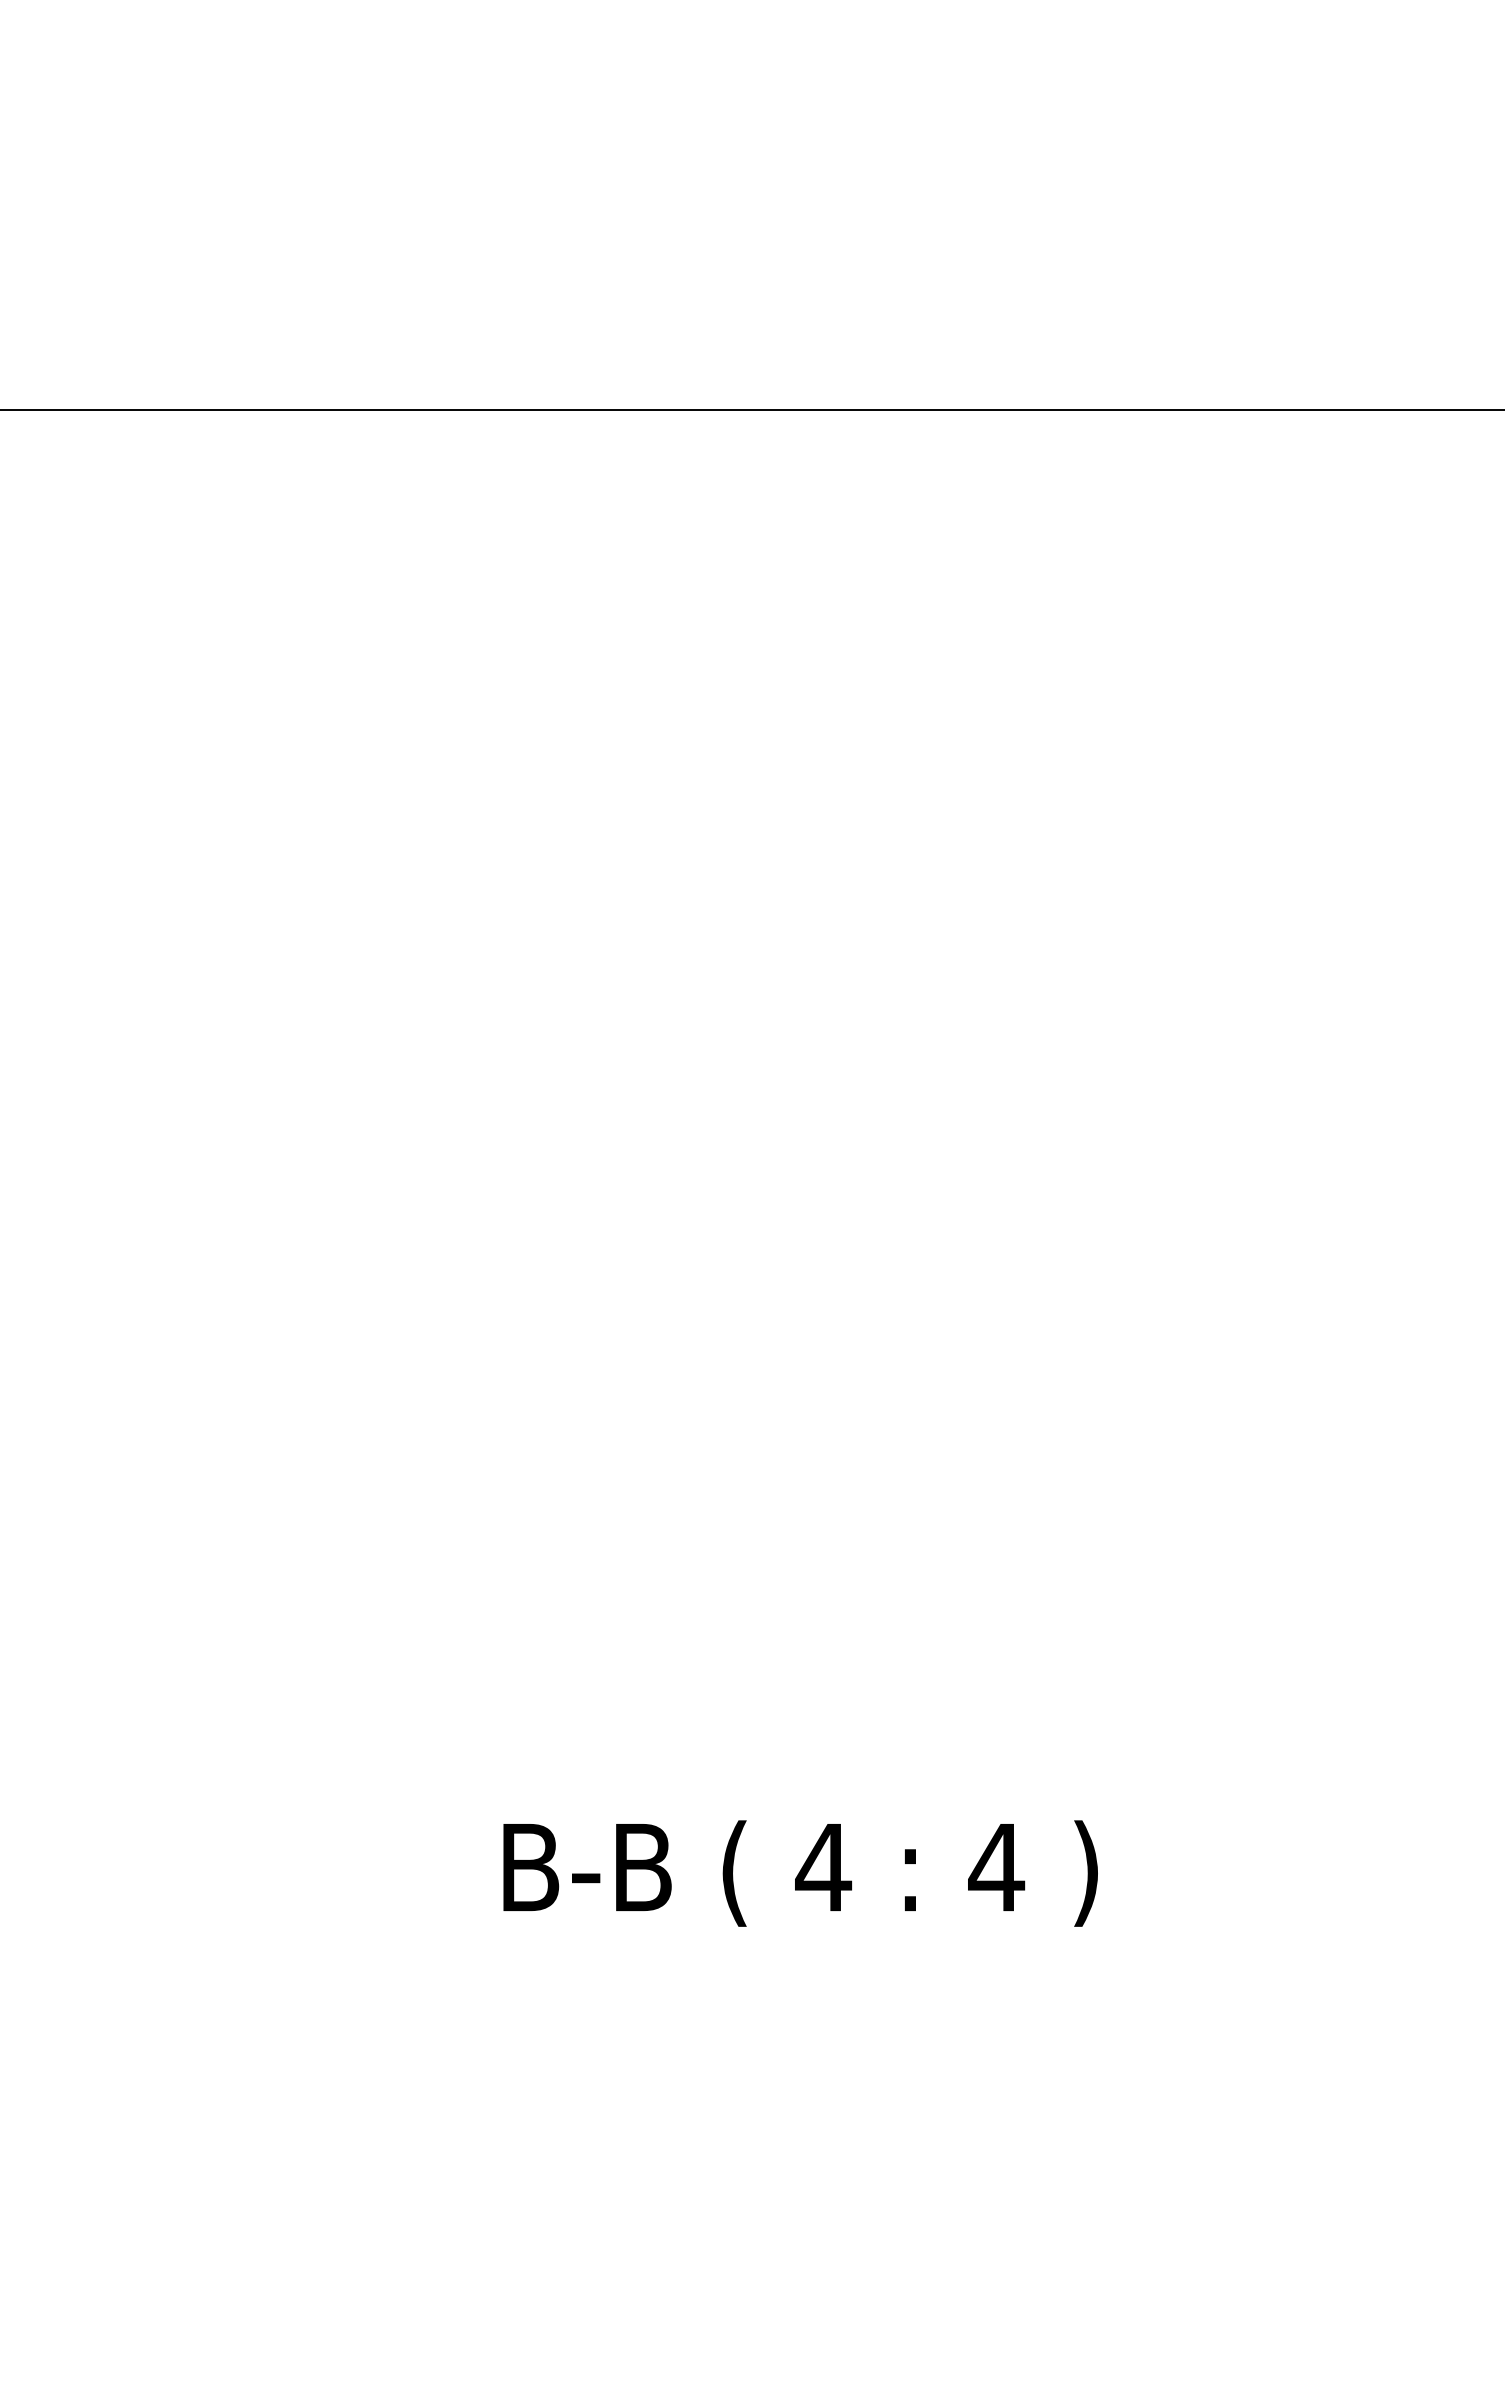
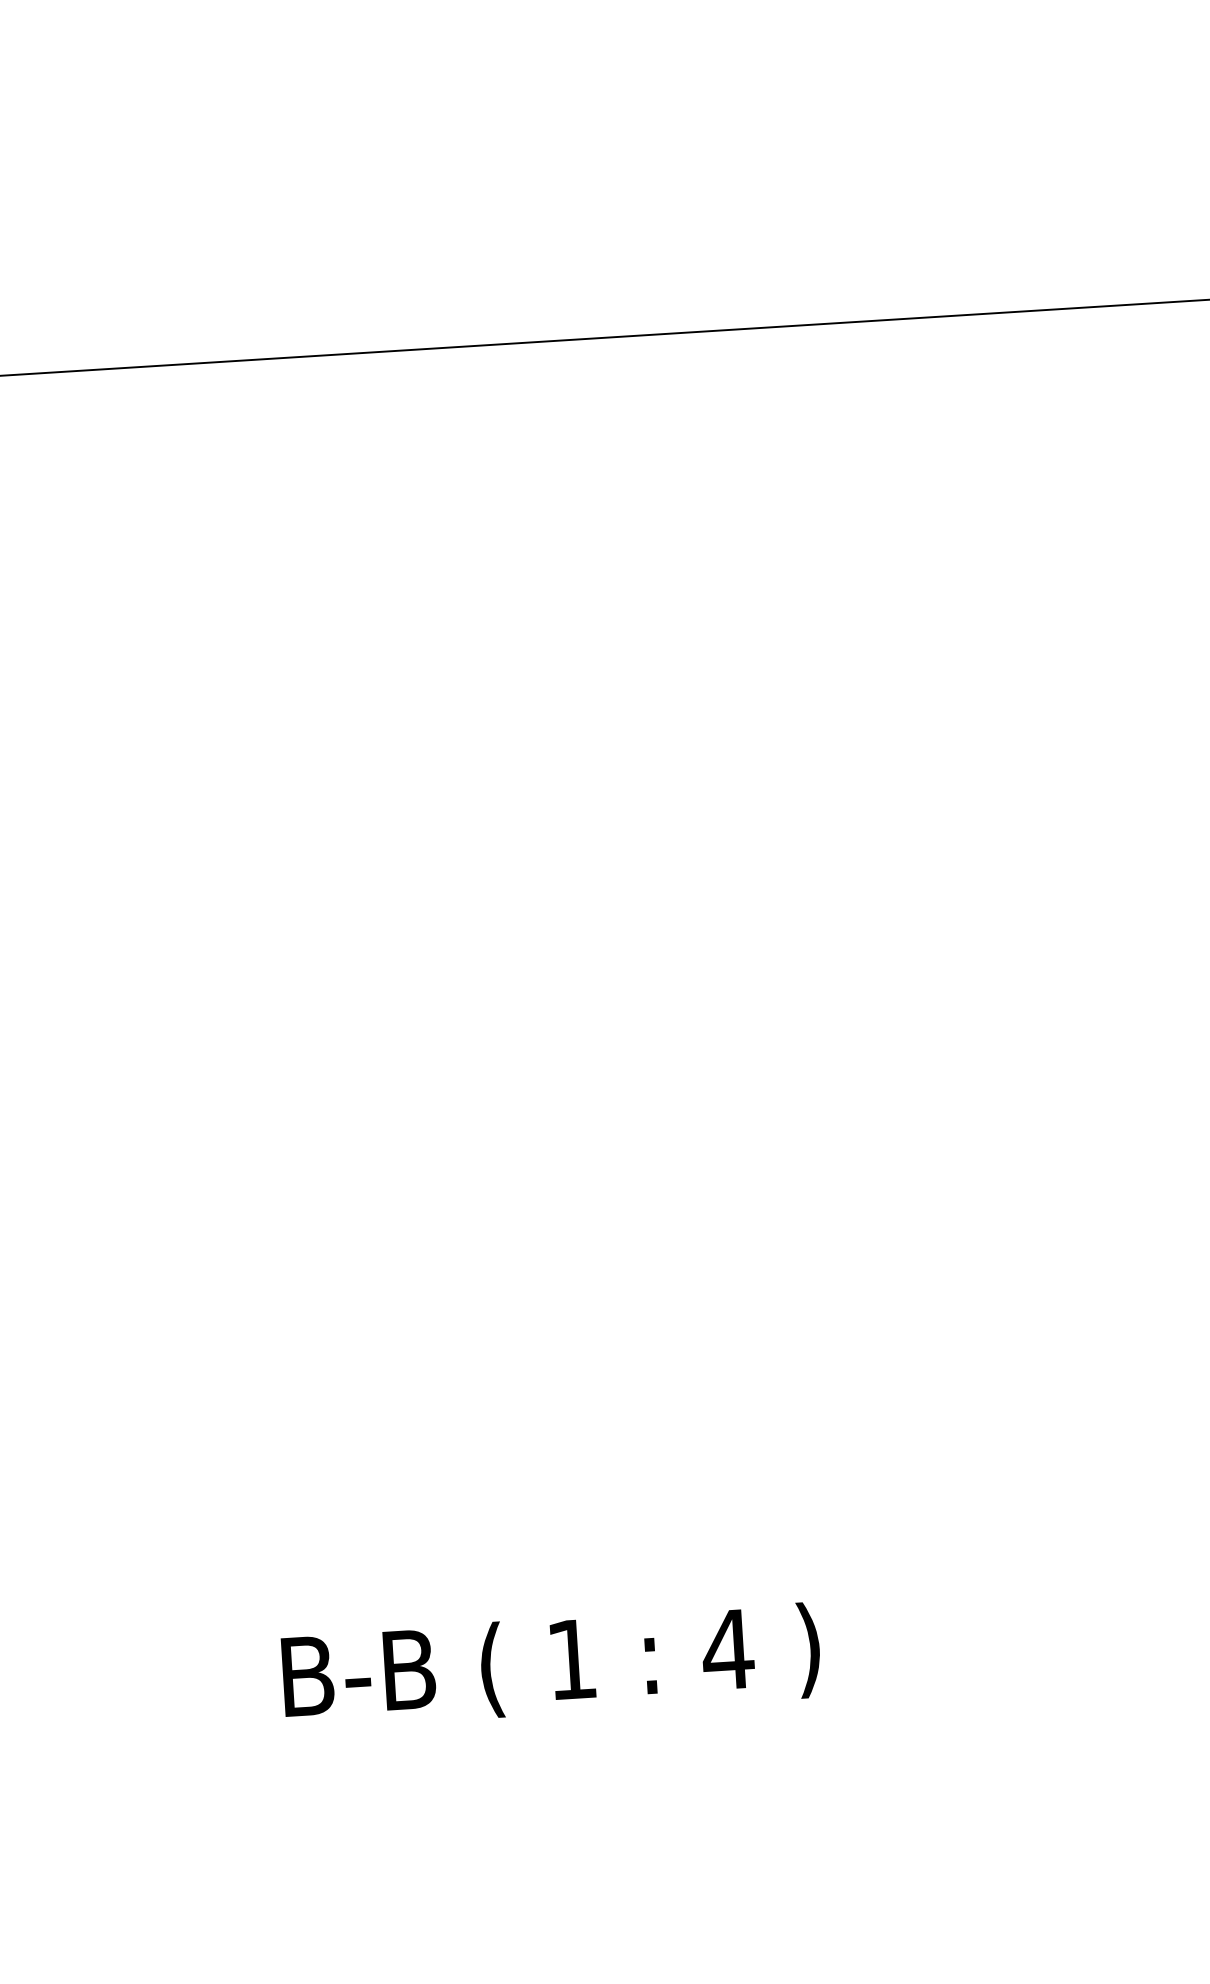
text: (823, 1867) -> (571, 1659), 4 -> 1

